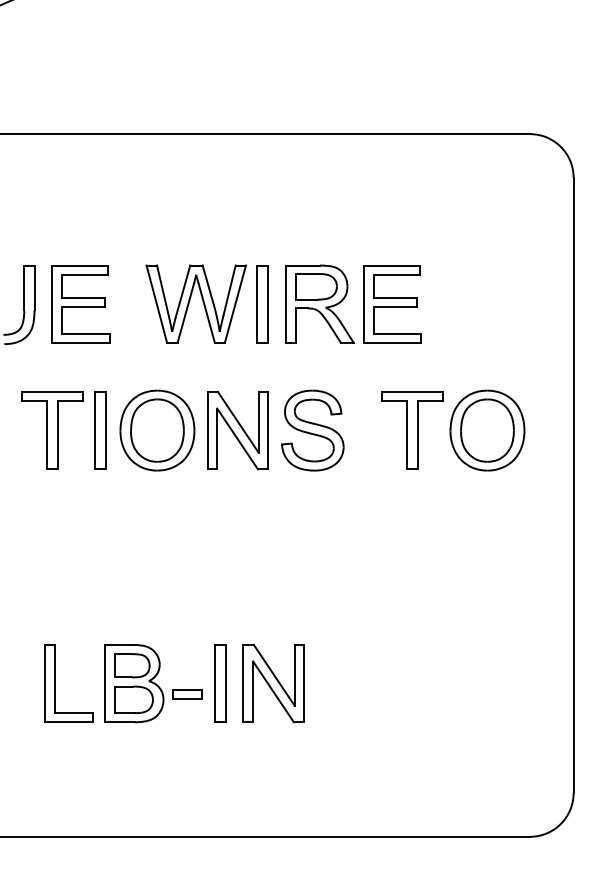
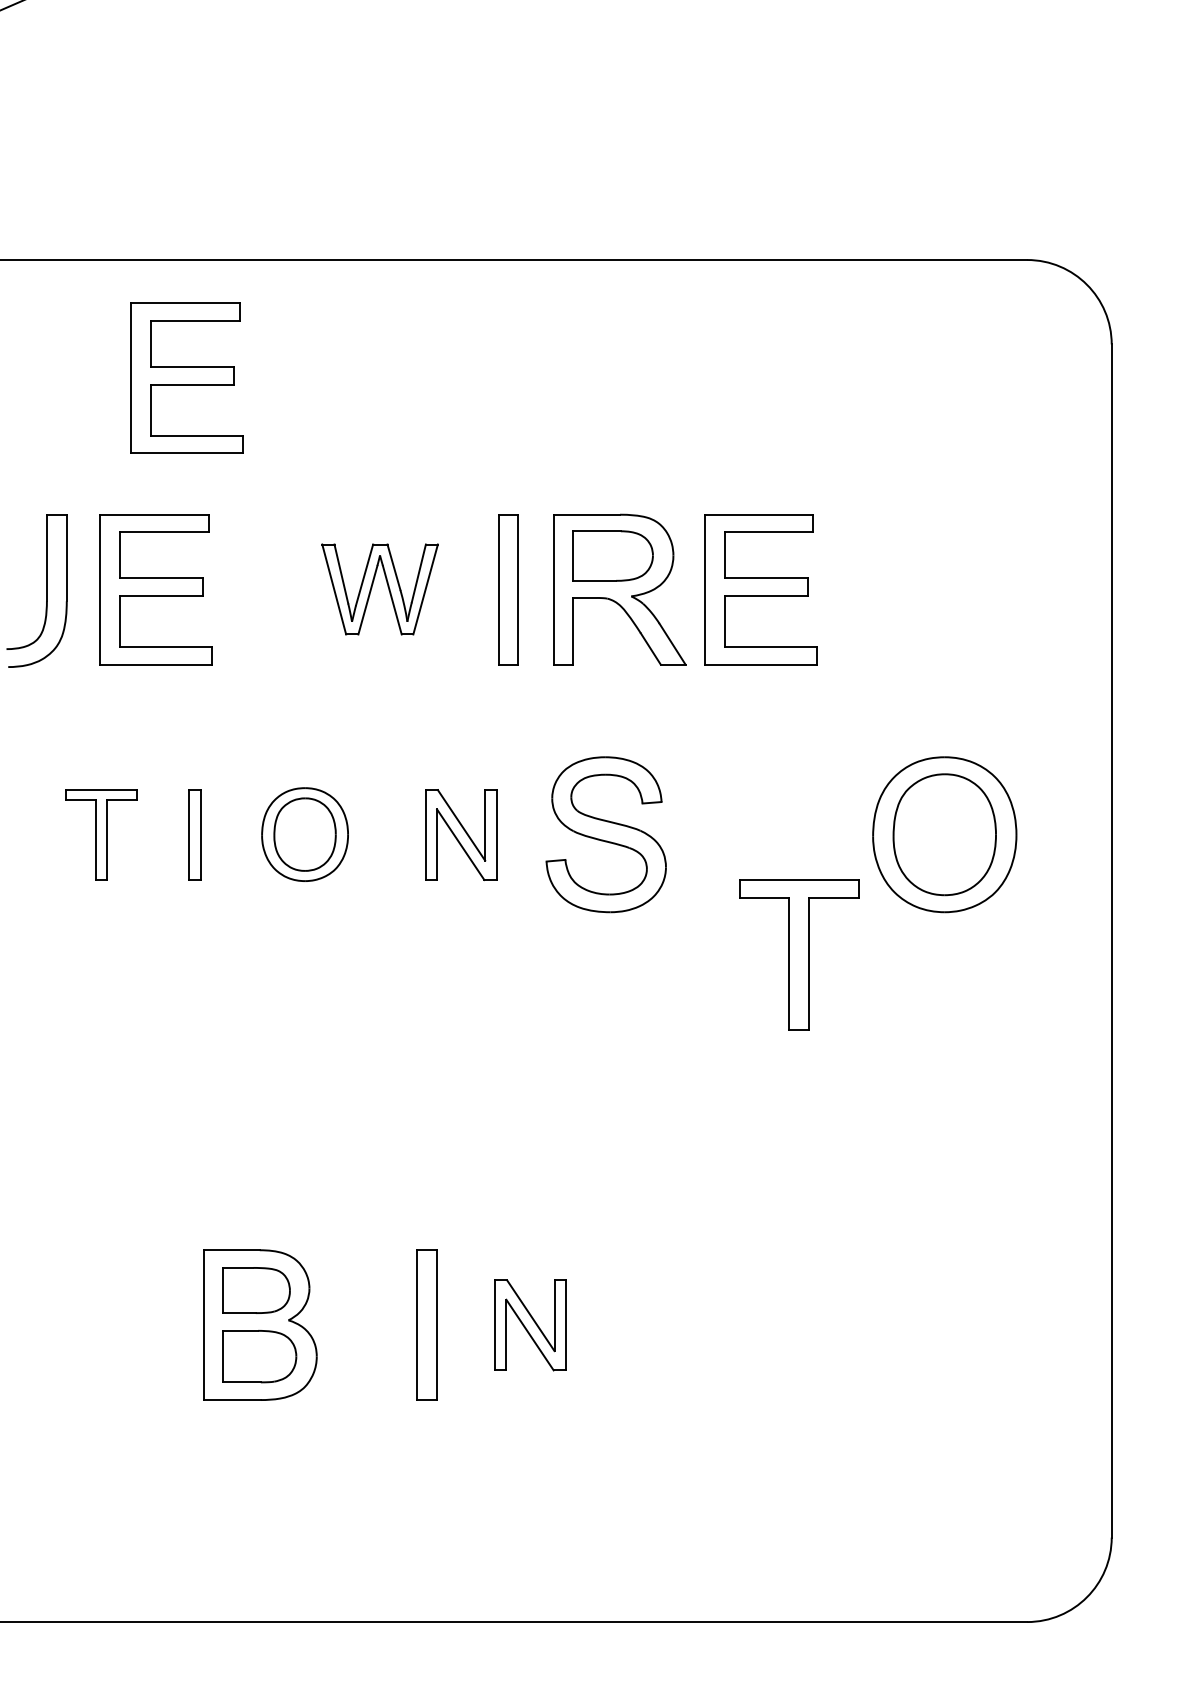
part: (96, 195) -> (186, 378), added
part: (195, 303) -> (378, 588), size x0.6
part: (52, 430) -> (101, 834), size x0.6
part: (100, 430) -> (194, 834), size x0.6
part: (157, 430) -> (305, 834), size x0.6
part: (237, 430) -> (460, 834), size x0.6
part: (412, 430) -> (799, 954), moved
part: (55, 683) -> (107, 1324), removed
part: (273, 683) -> (530, 1324), size x0.6
part: (187, 694) -> (363, 1346), removed

